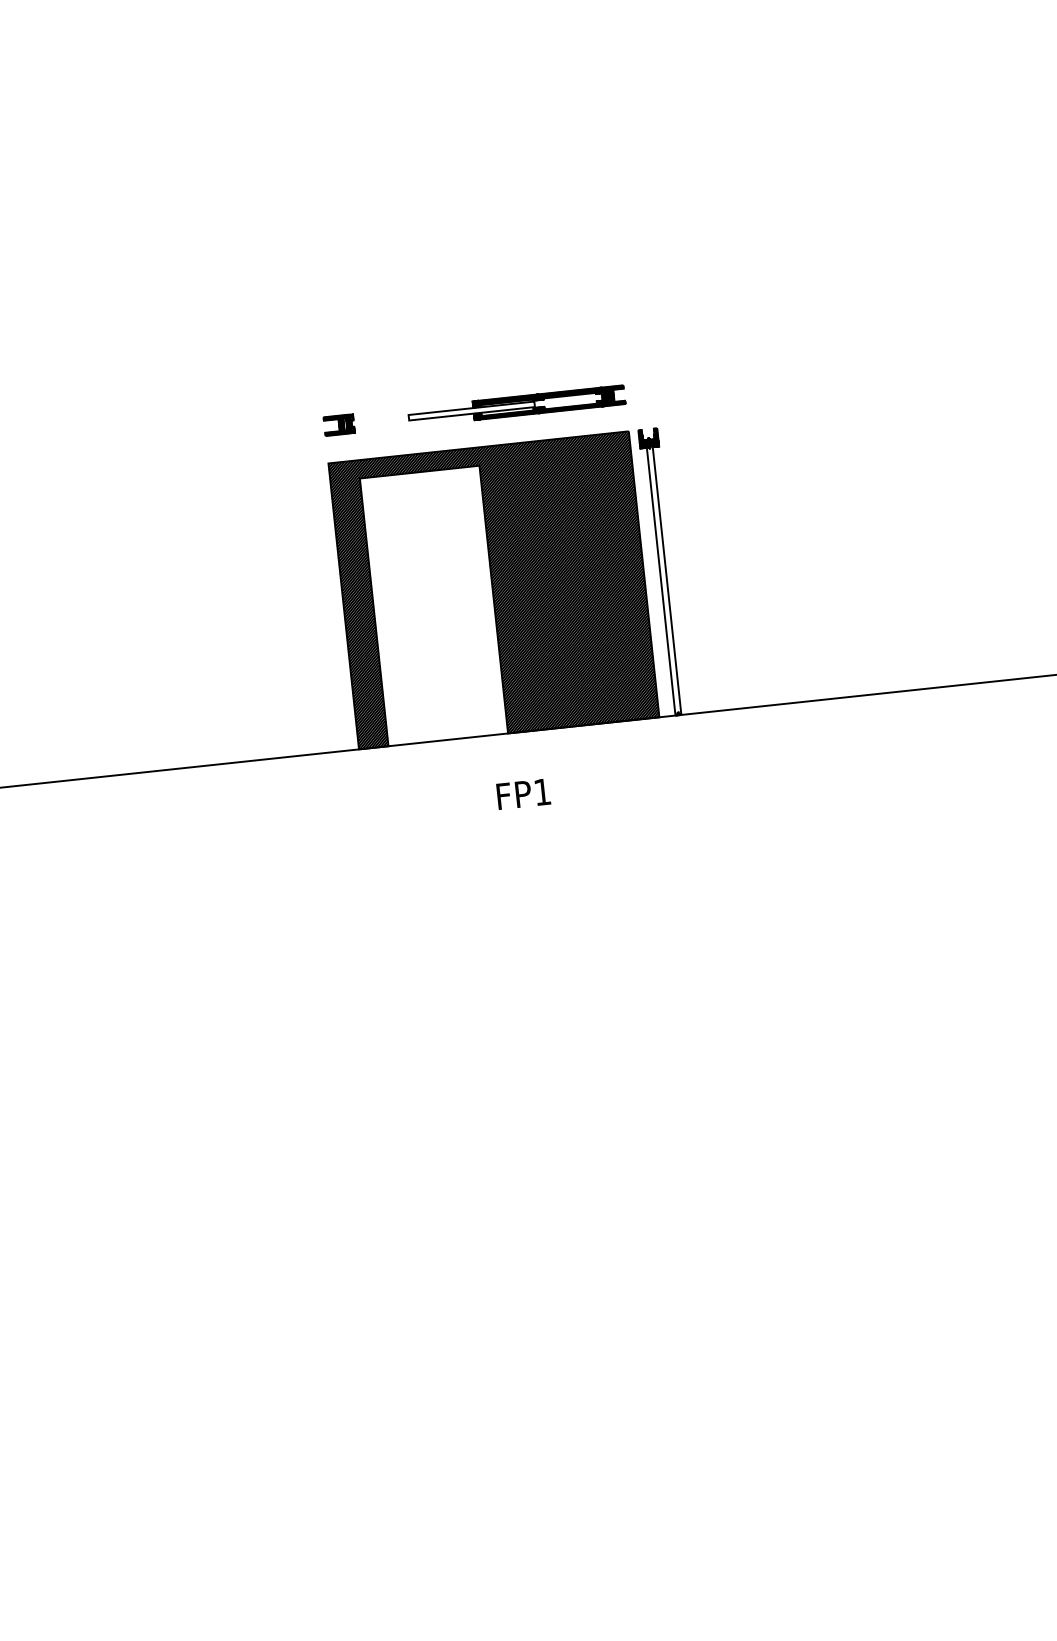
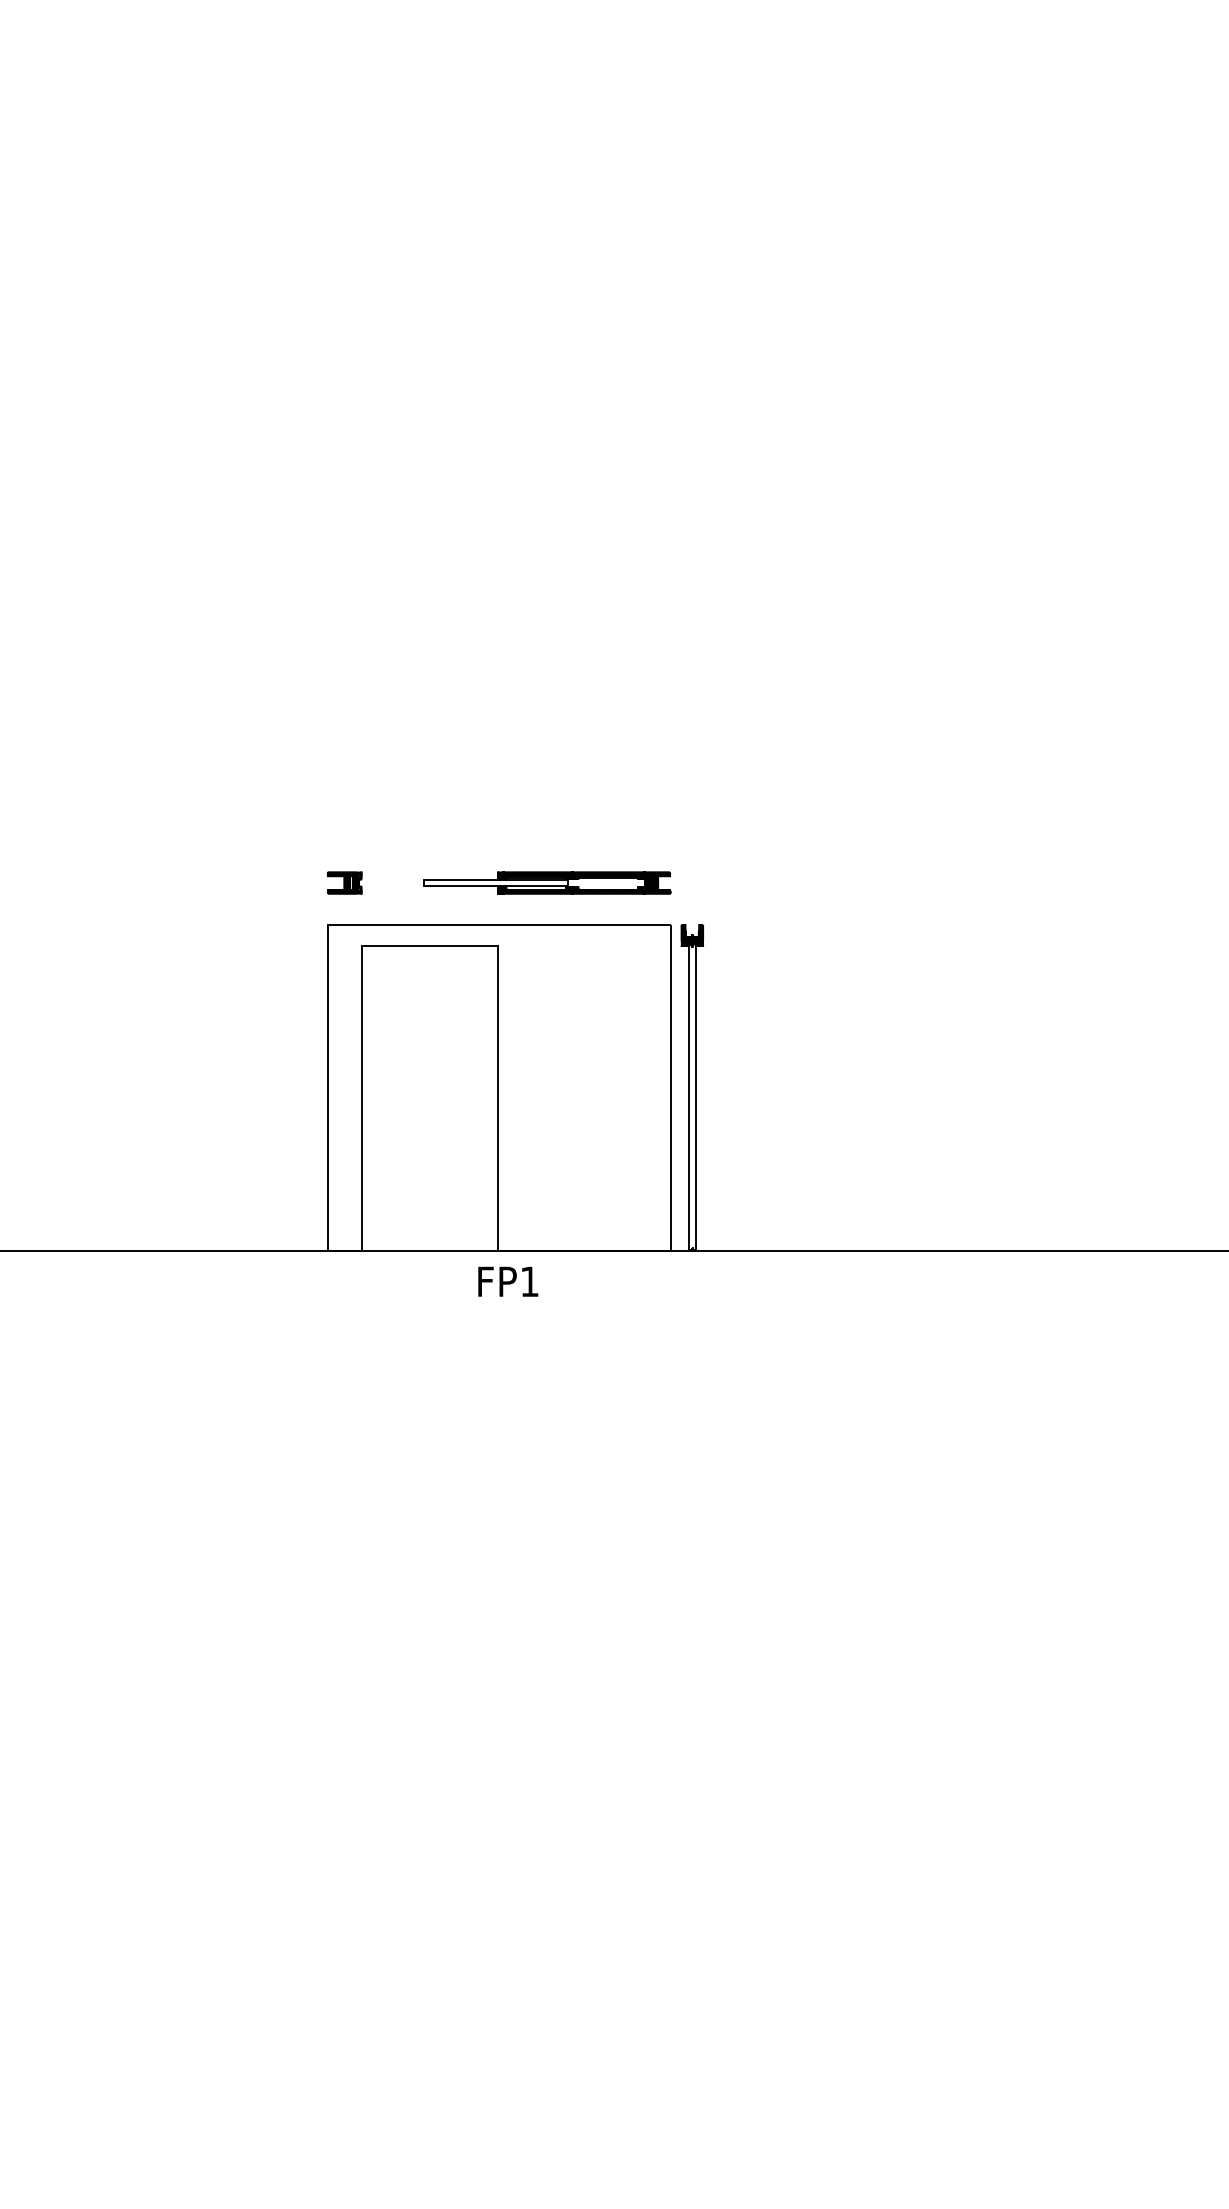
hatch: (493, 589) -> (498, 1087), removed
text: (523, 793) -> (508, 1281), moved

